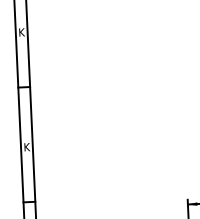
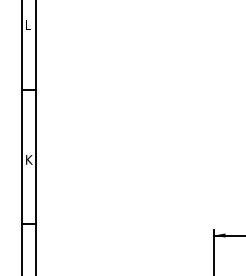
text: (22, 31) -> (29, 24), K -> L

